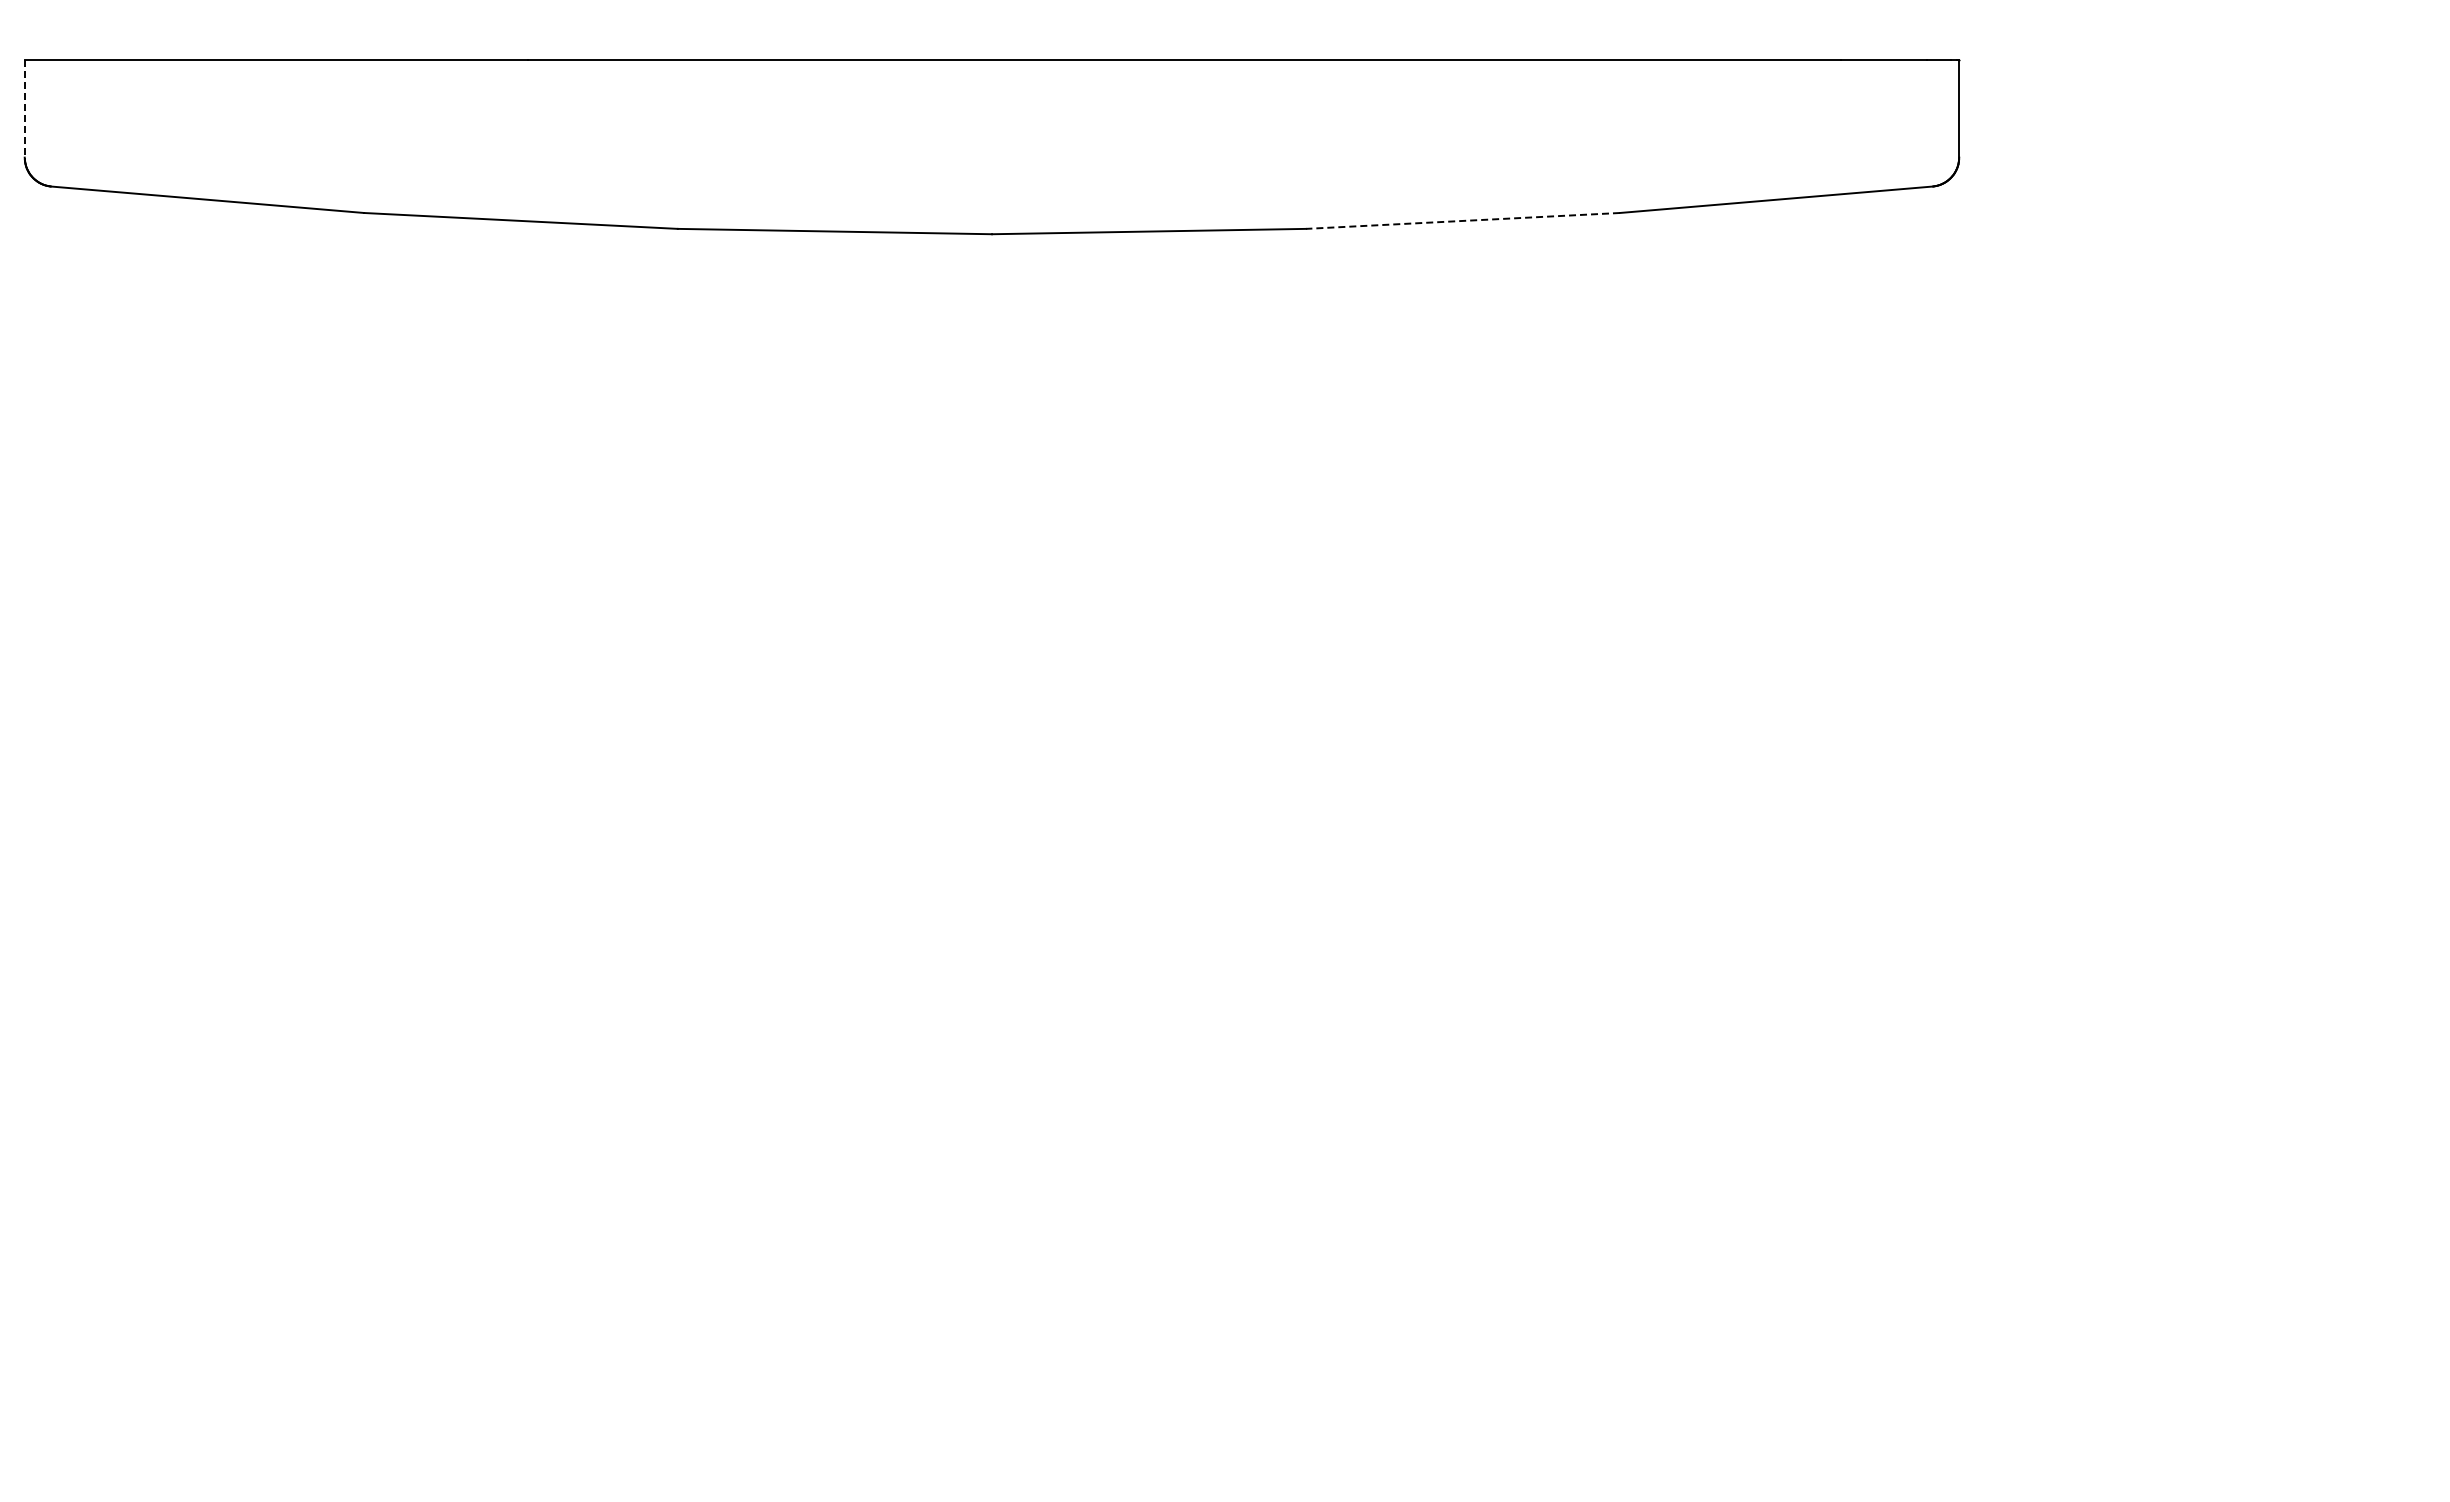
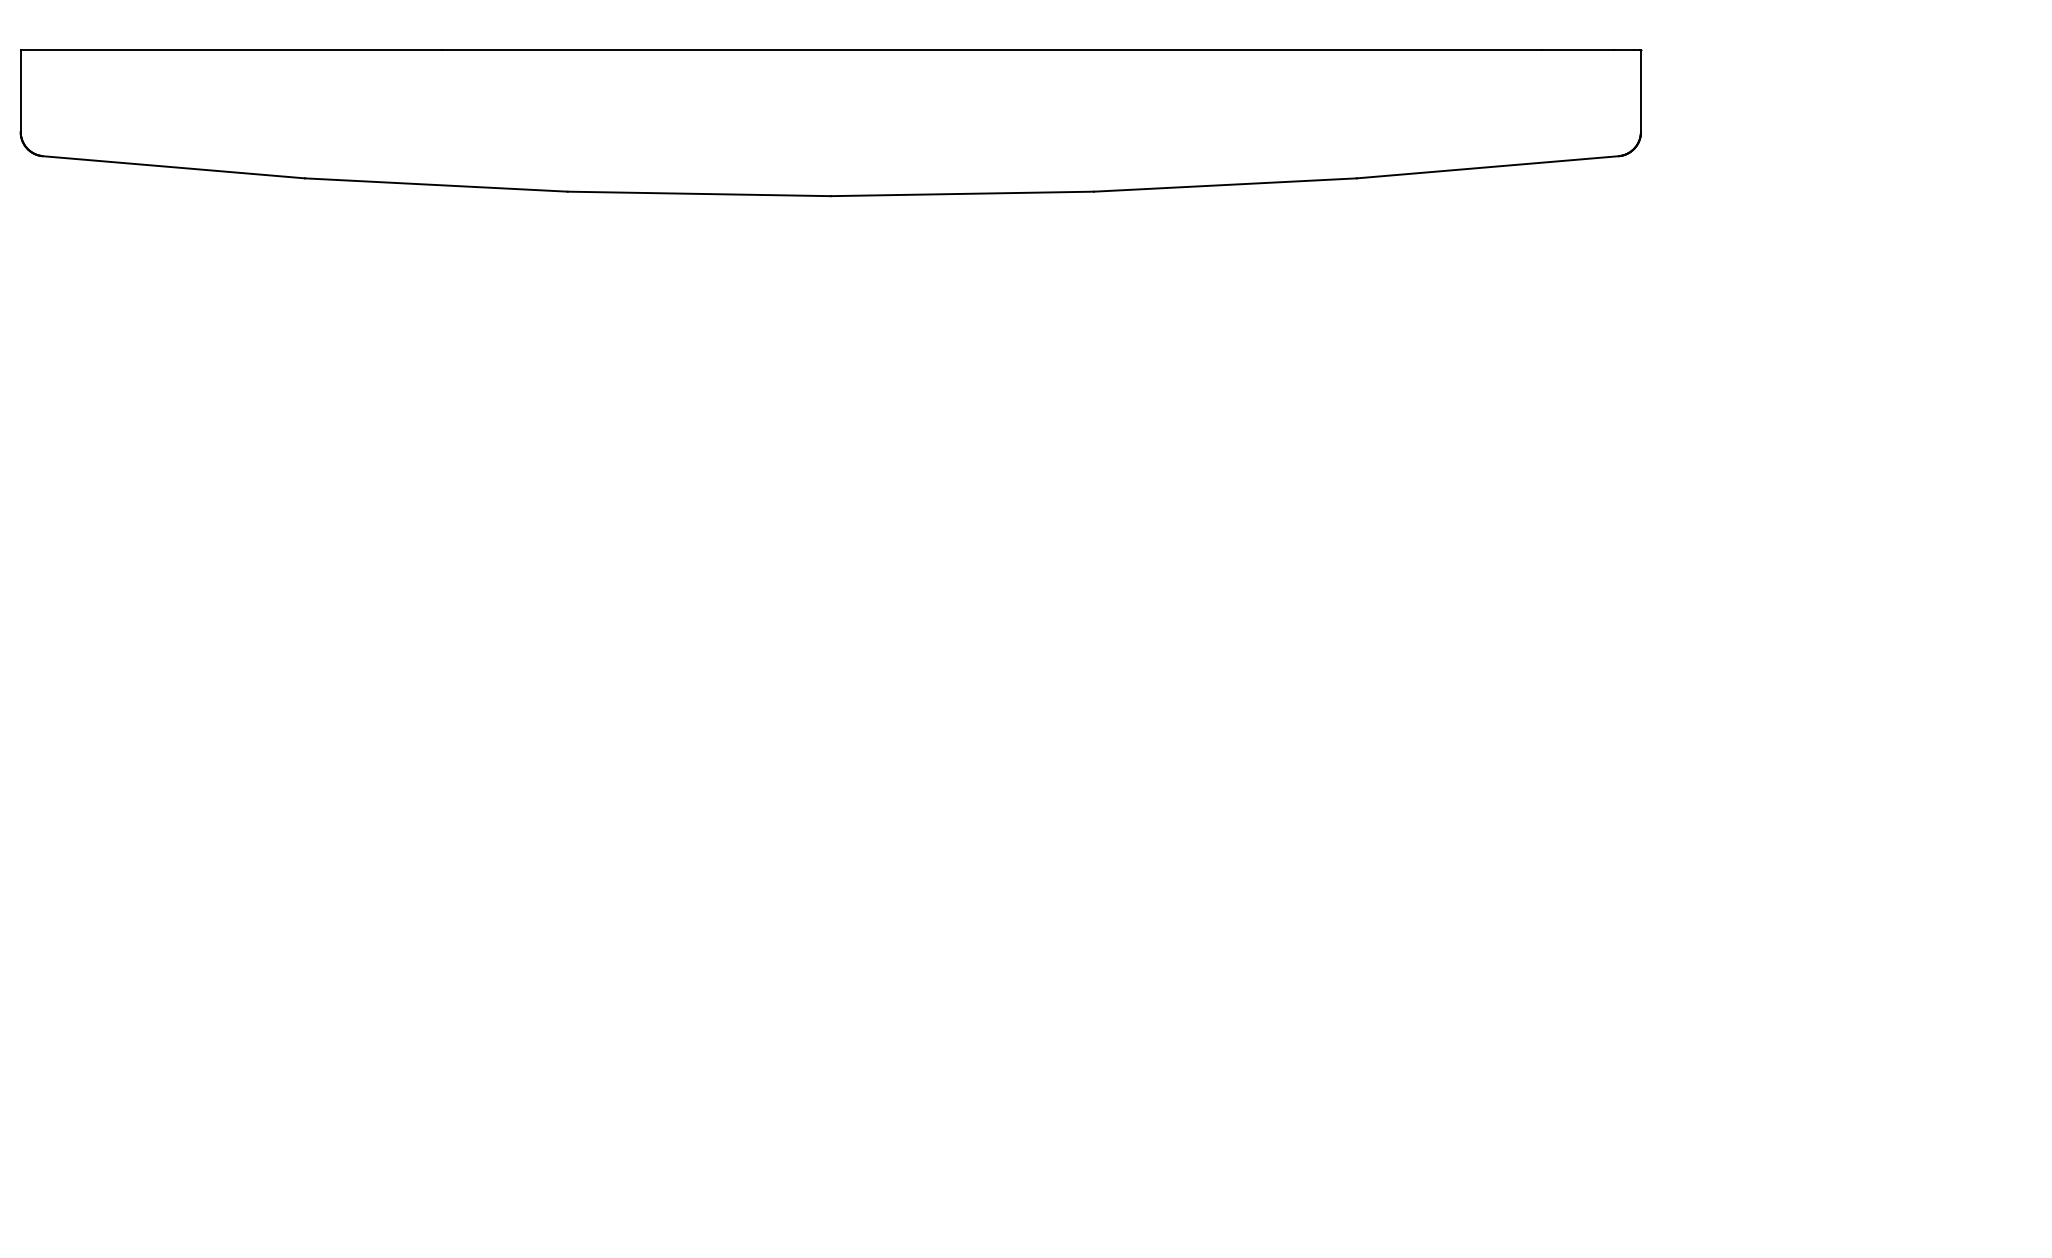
line: (24, 108) -> (20, 90), dashed -> solid
line: (1462, 220) -> (1224, 184), dashed -> solid

